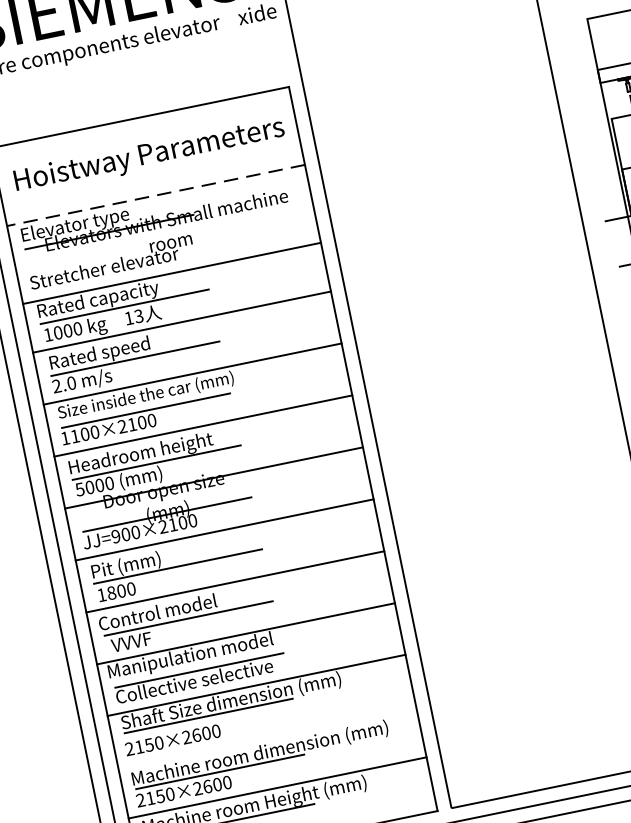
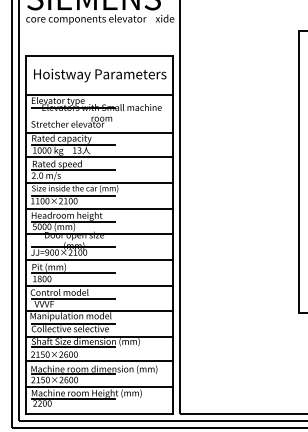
line: (156, 194) -> (99, 94), dashed -> solid
line: (264, 733) -> (98, 360), added

